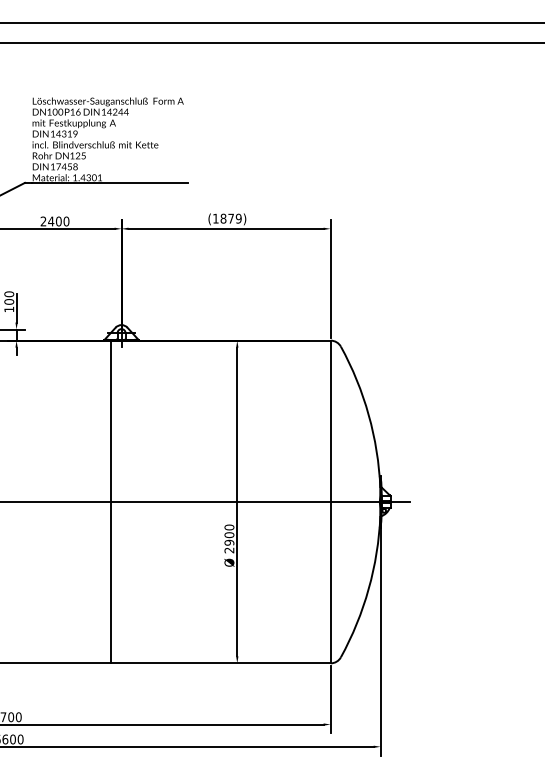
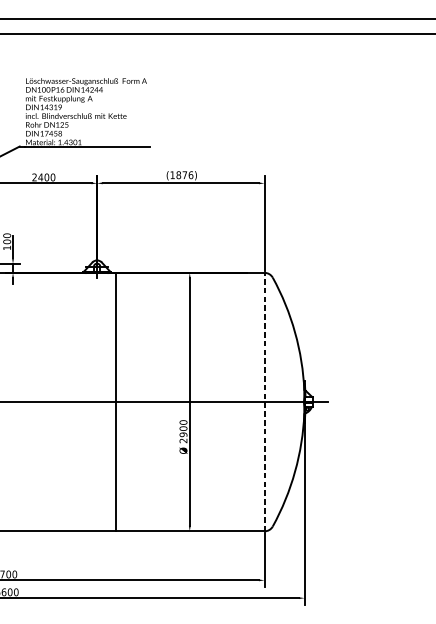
text: (238, 218) -> (190, 175), (1879) -> (1876)
line: (111, 501) -> (116, 401), moved
line: (330, 501) -> (264, 401), solid -> dashed

